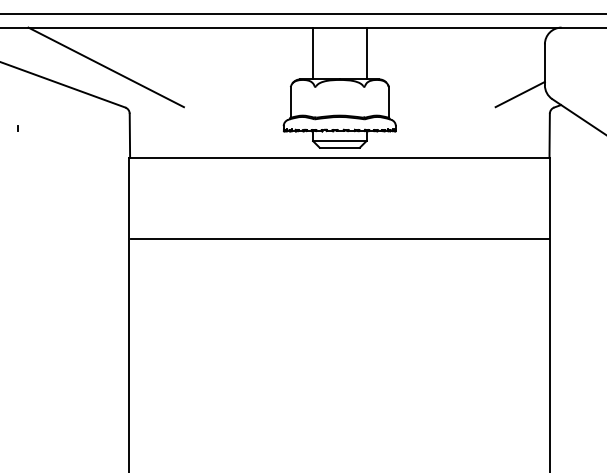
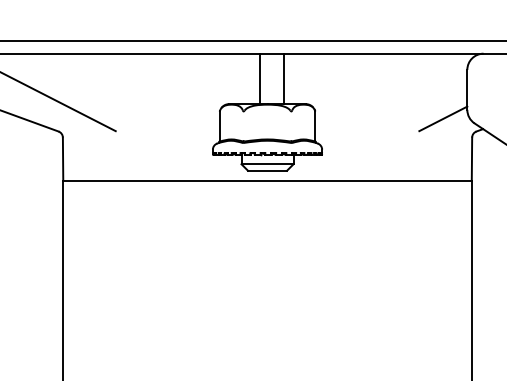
line: (313, 53) -> (284, 78), moved
line: (366, 53) -> (260, 78), moved
line: (339, 238) -> (267, 259), removed

